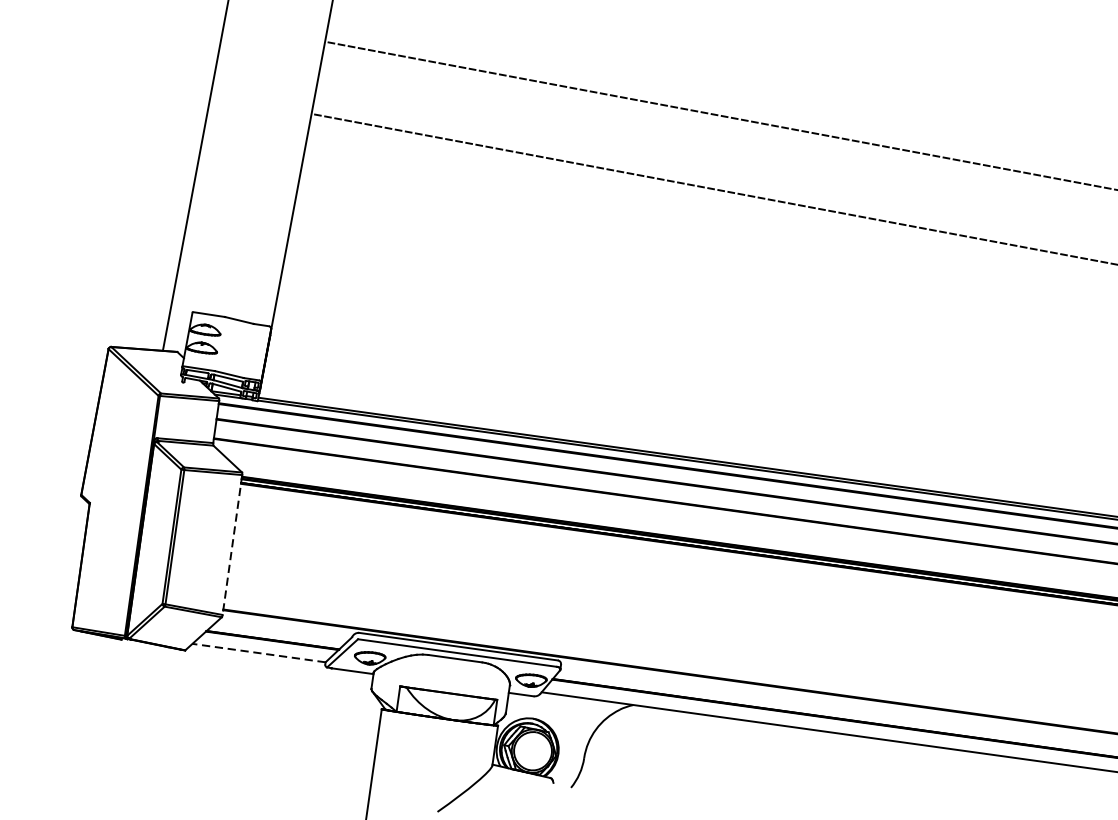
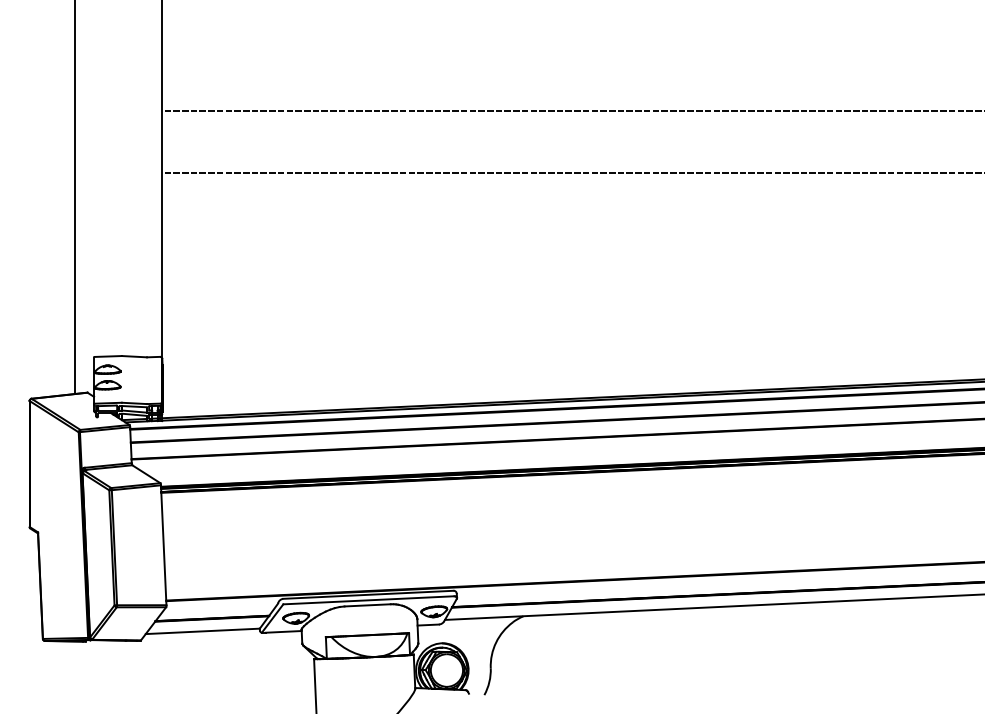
line: (232, 545) -> (163, 545), dashed -> solid
line: (258, 653) -> (202, 631), dashed -> solid

